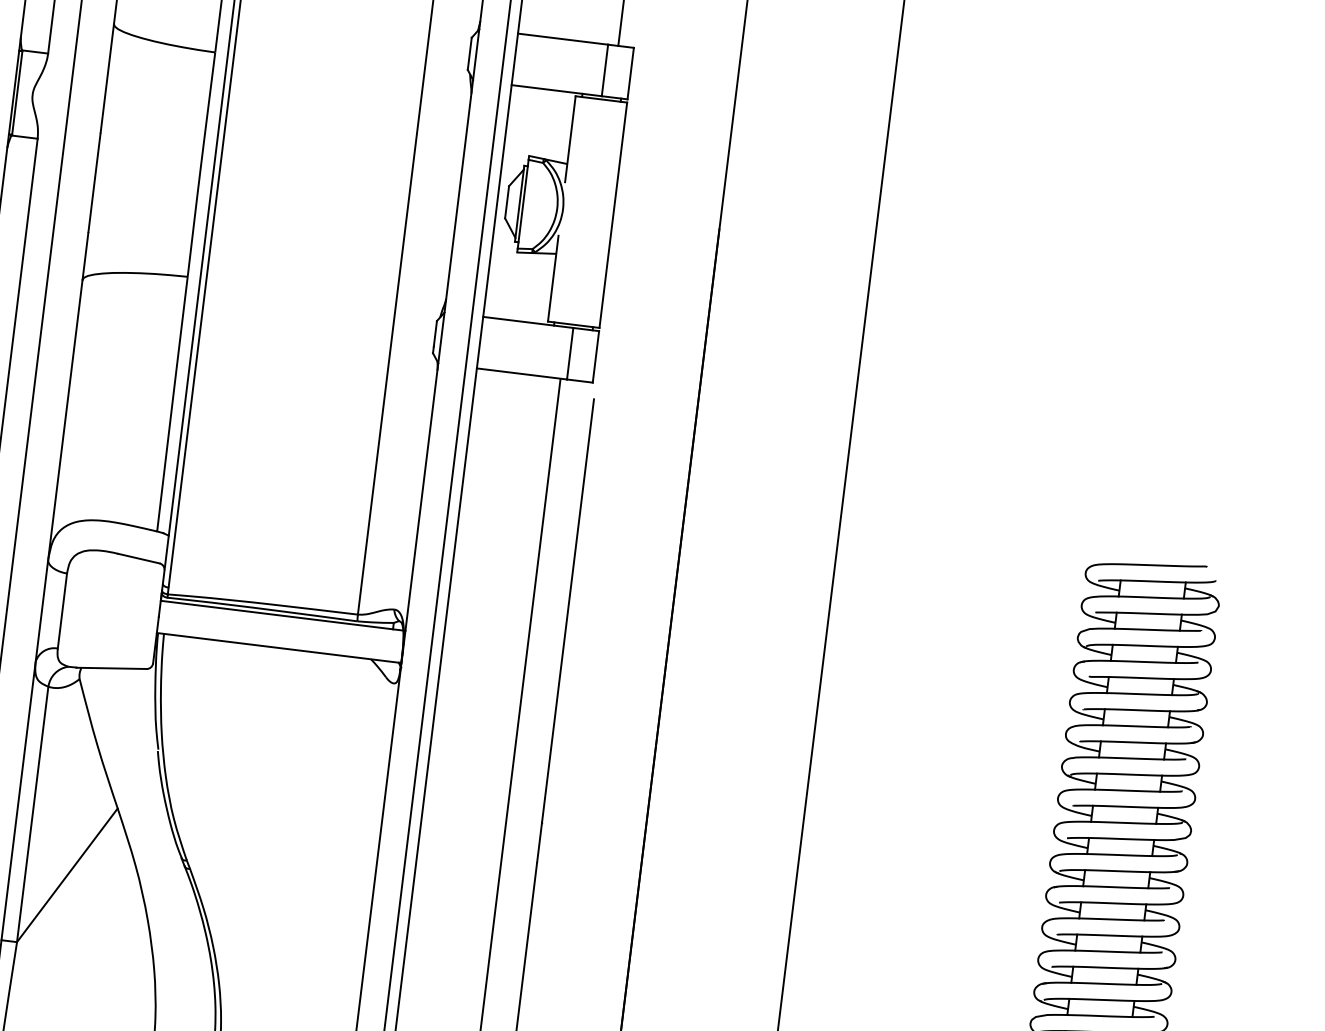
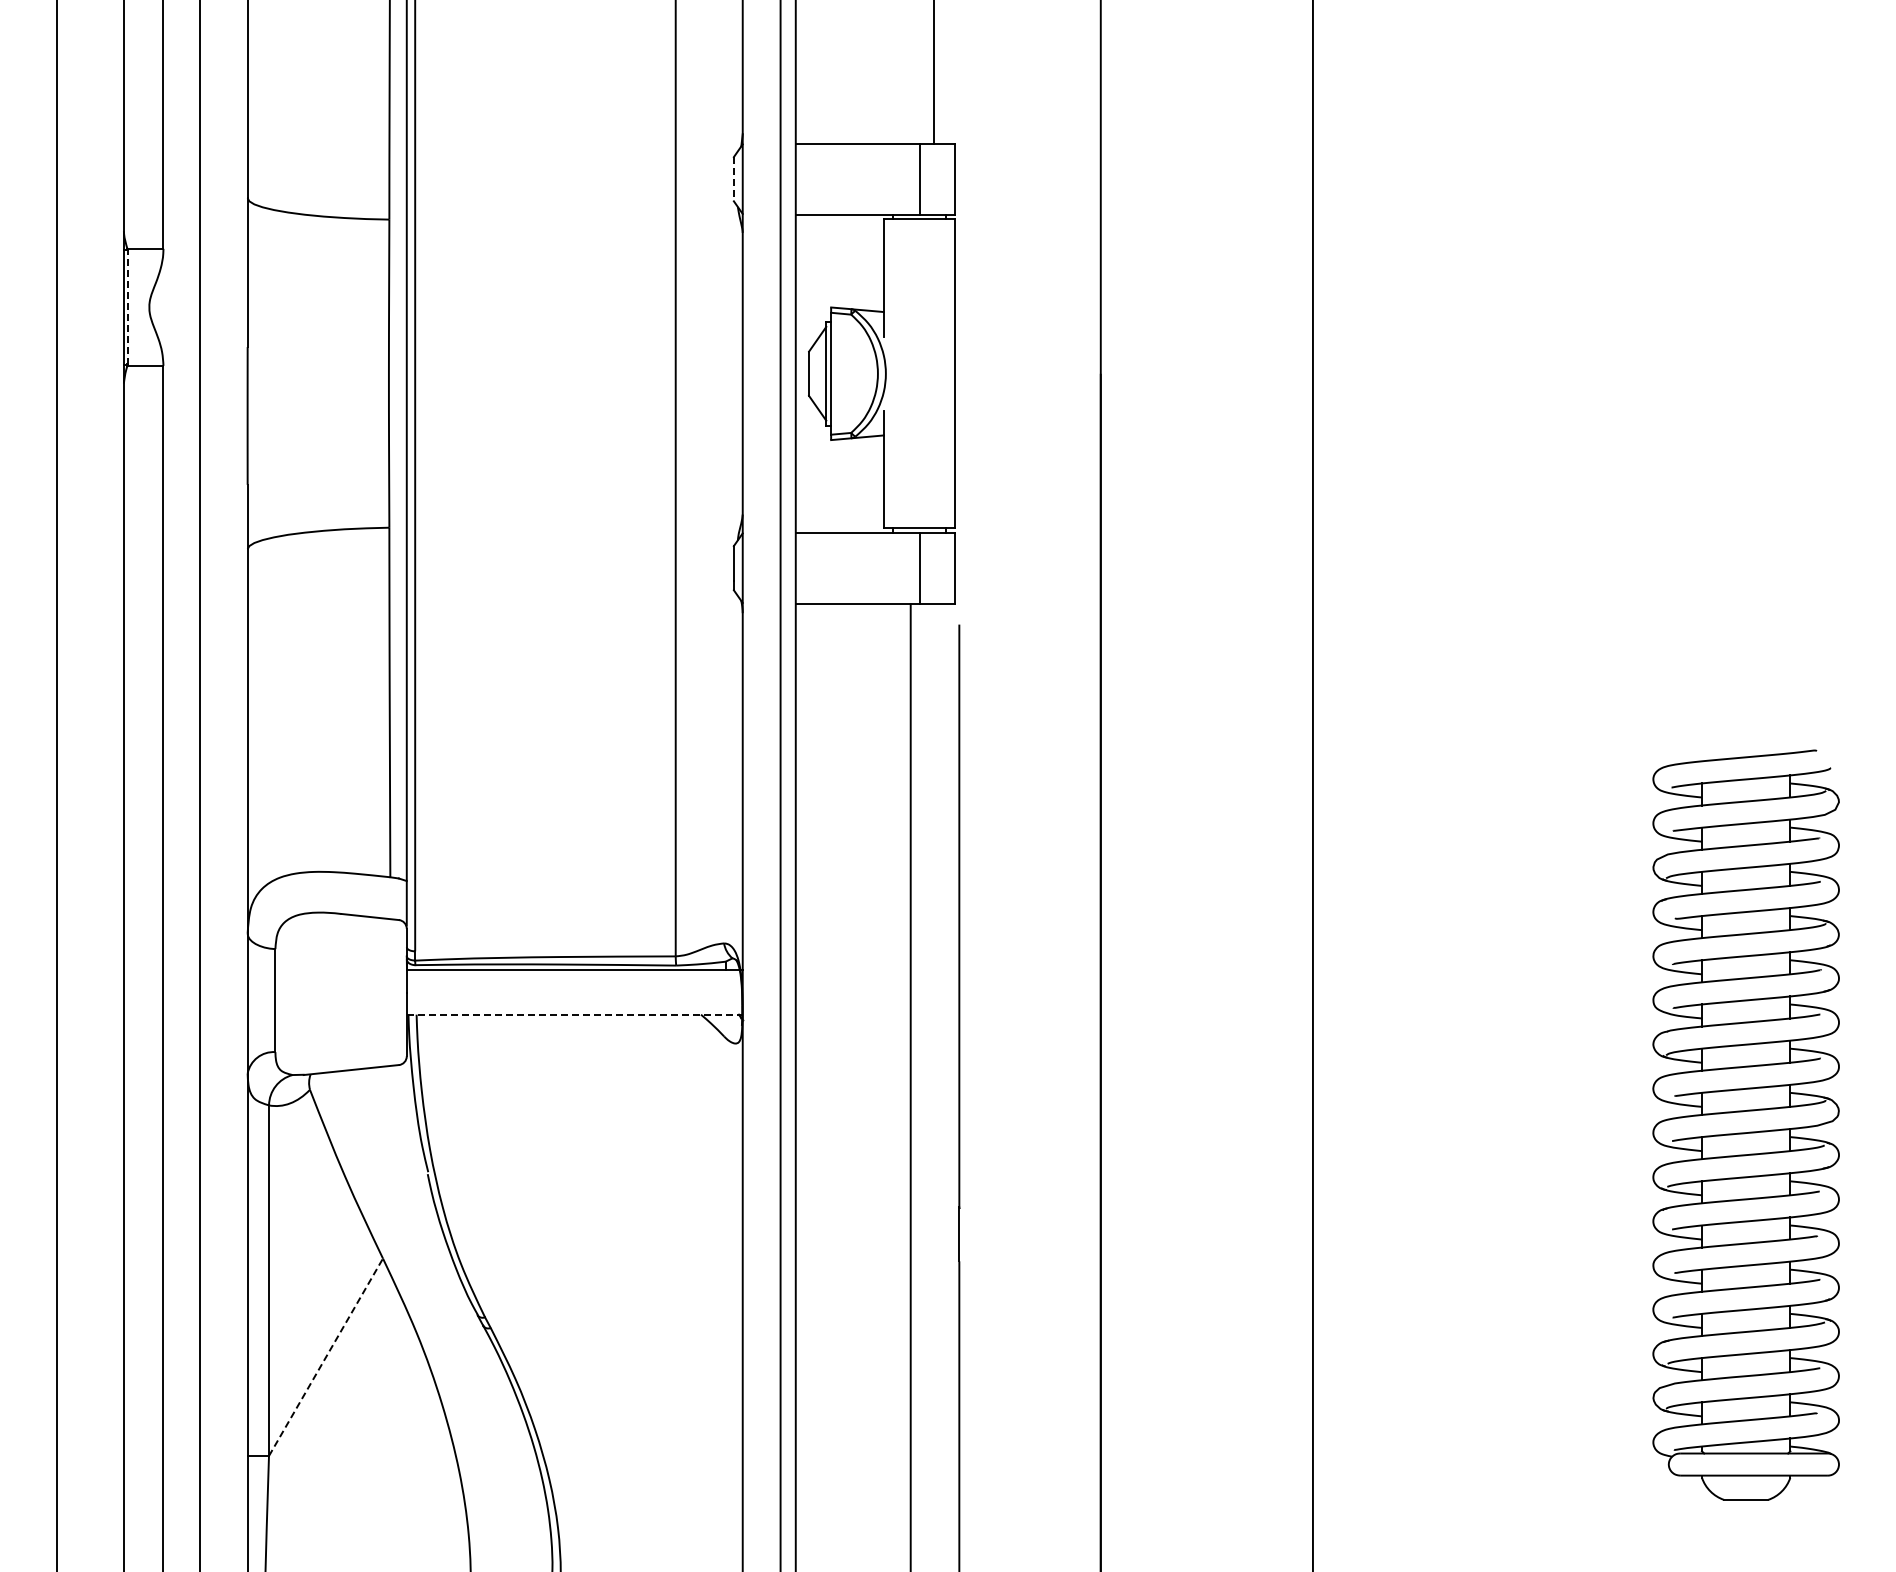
line: (469, 54) -> (733, 179), solid -> dashed
line: (17, 92) -> (128, 306), solid -> dashed
line: (279, 647) -> (574, 1014), solid -> dashed
line: (67, 874) -> (326, 1356), solid -> dashed

